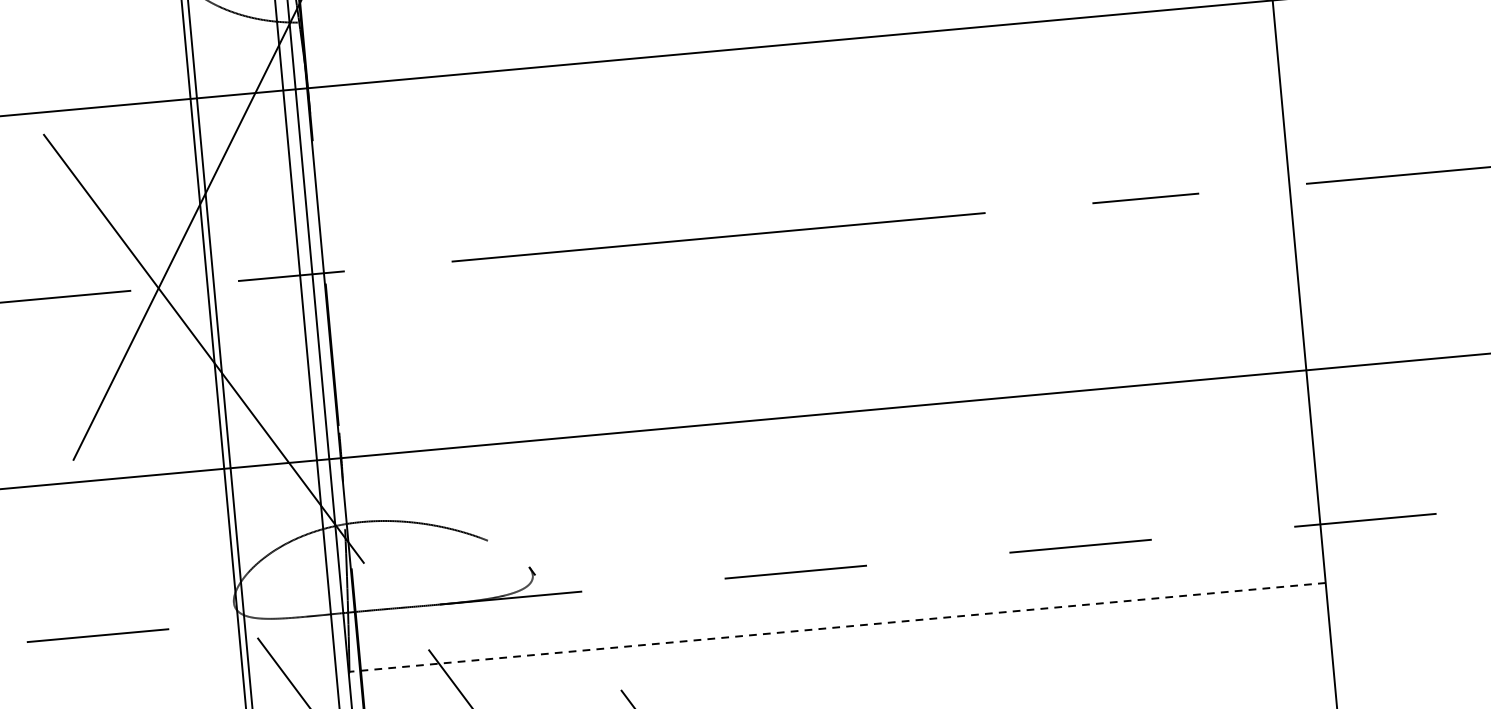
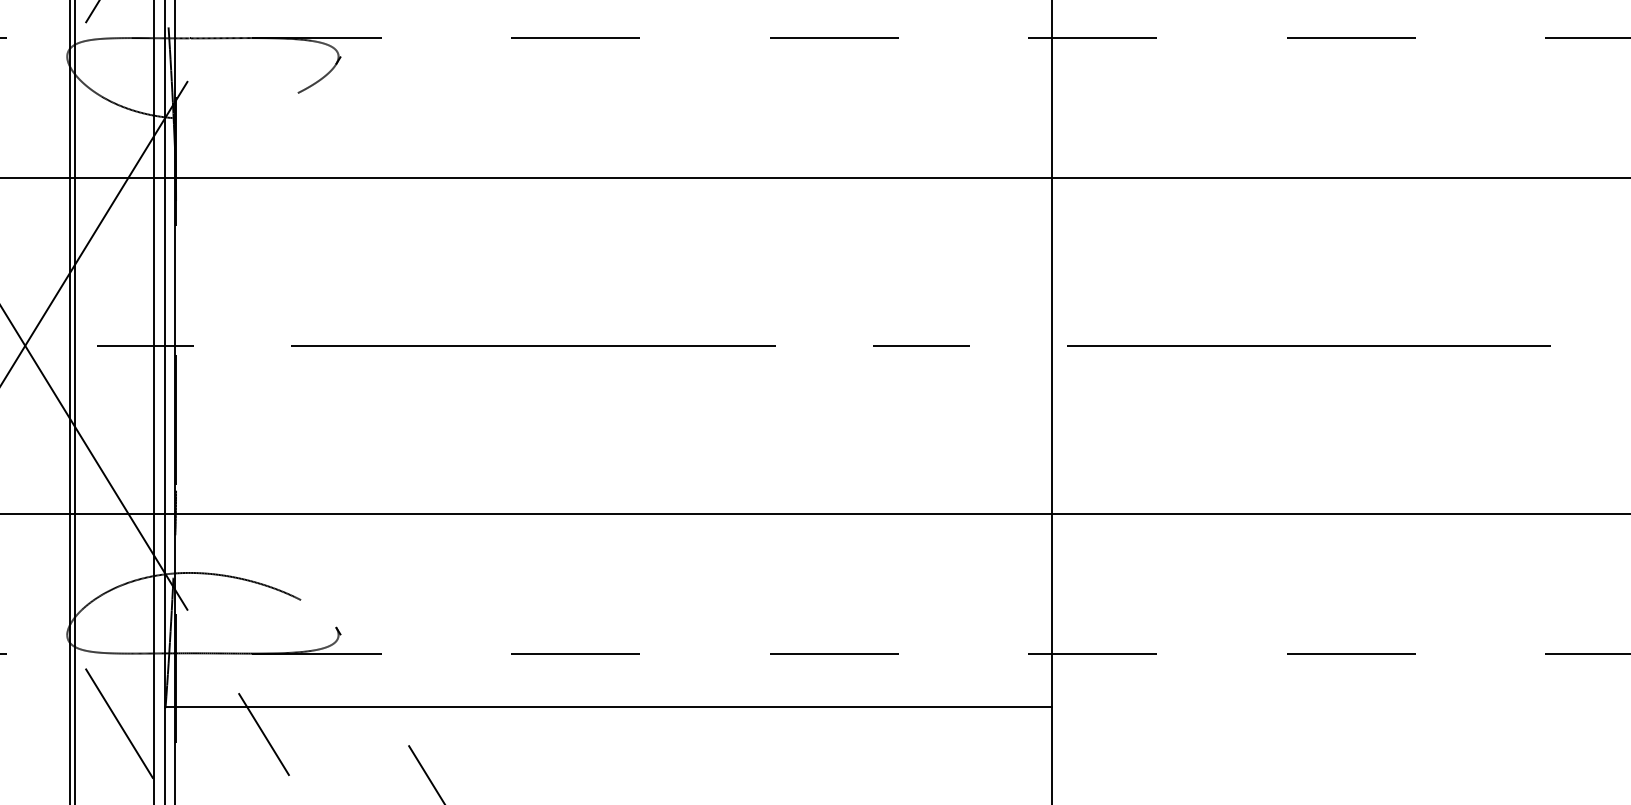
line: (836, 627) -> (607, 706), dashed -> solid

